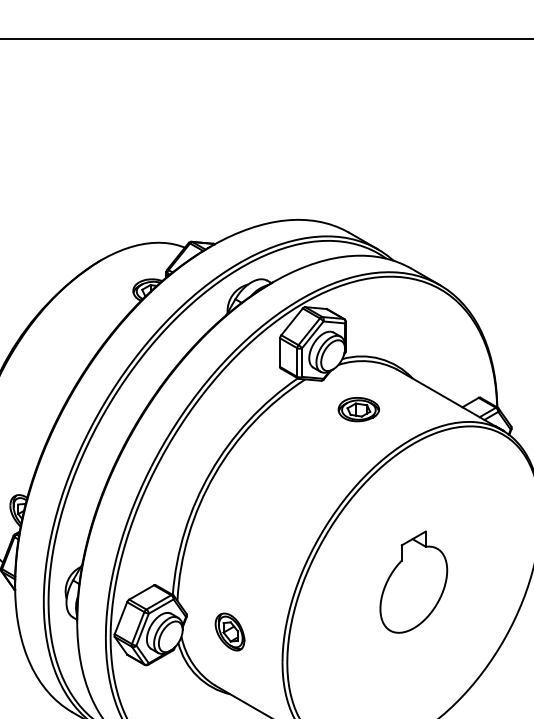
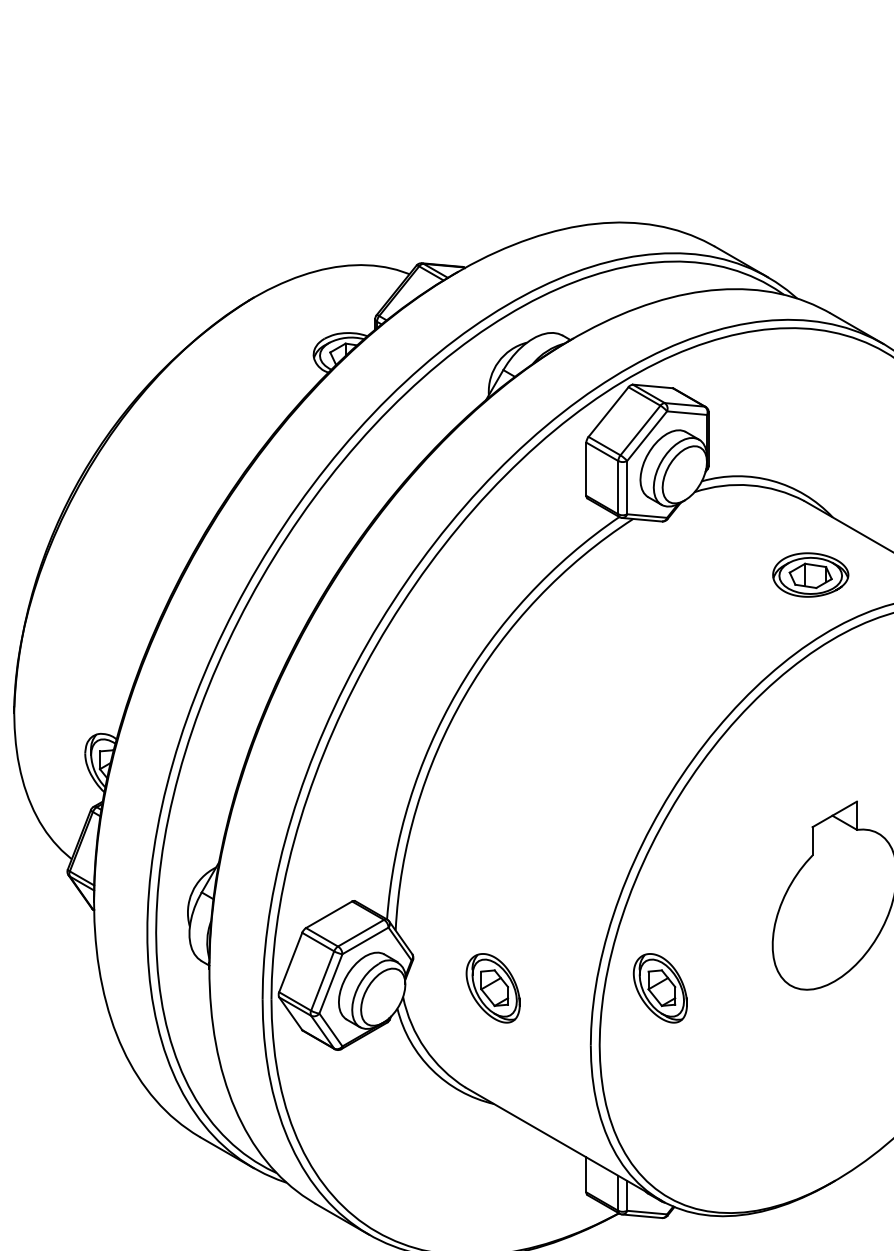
part: (358, 409) -> (809, 574), moved
part: (319, 631) -> (659, 987), added

